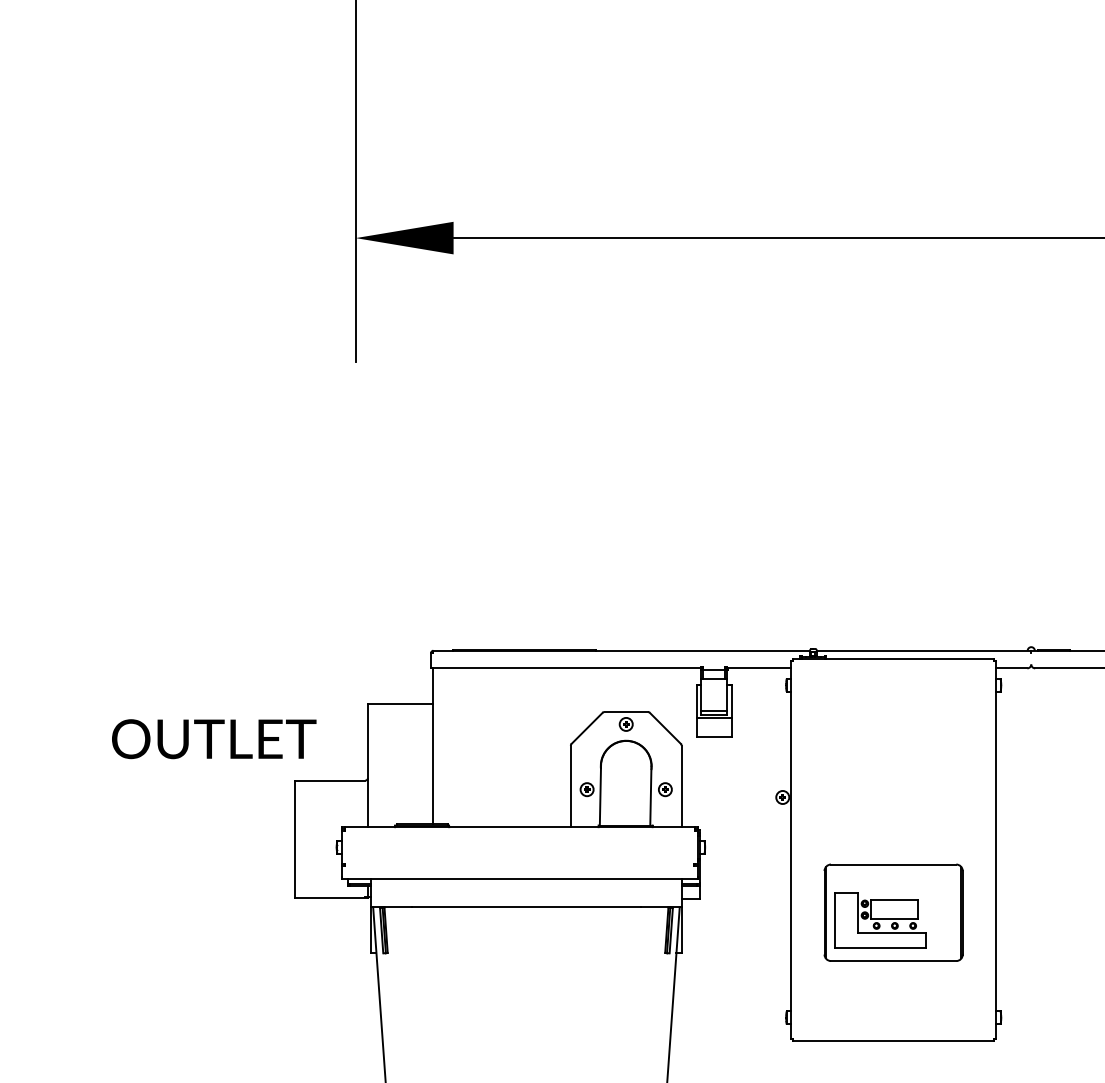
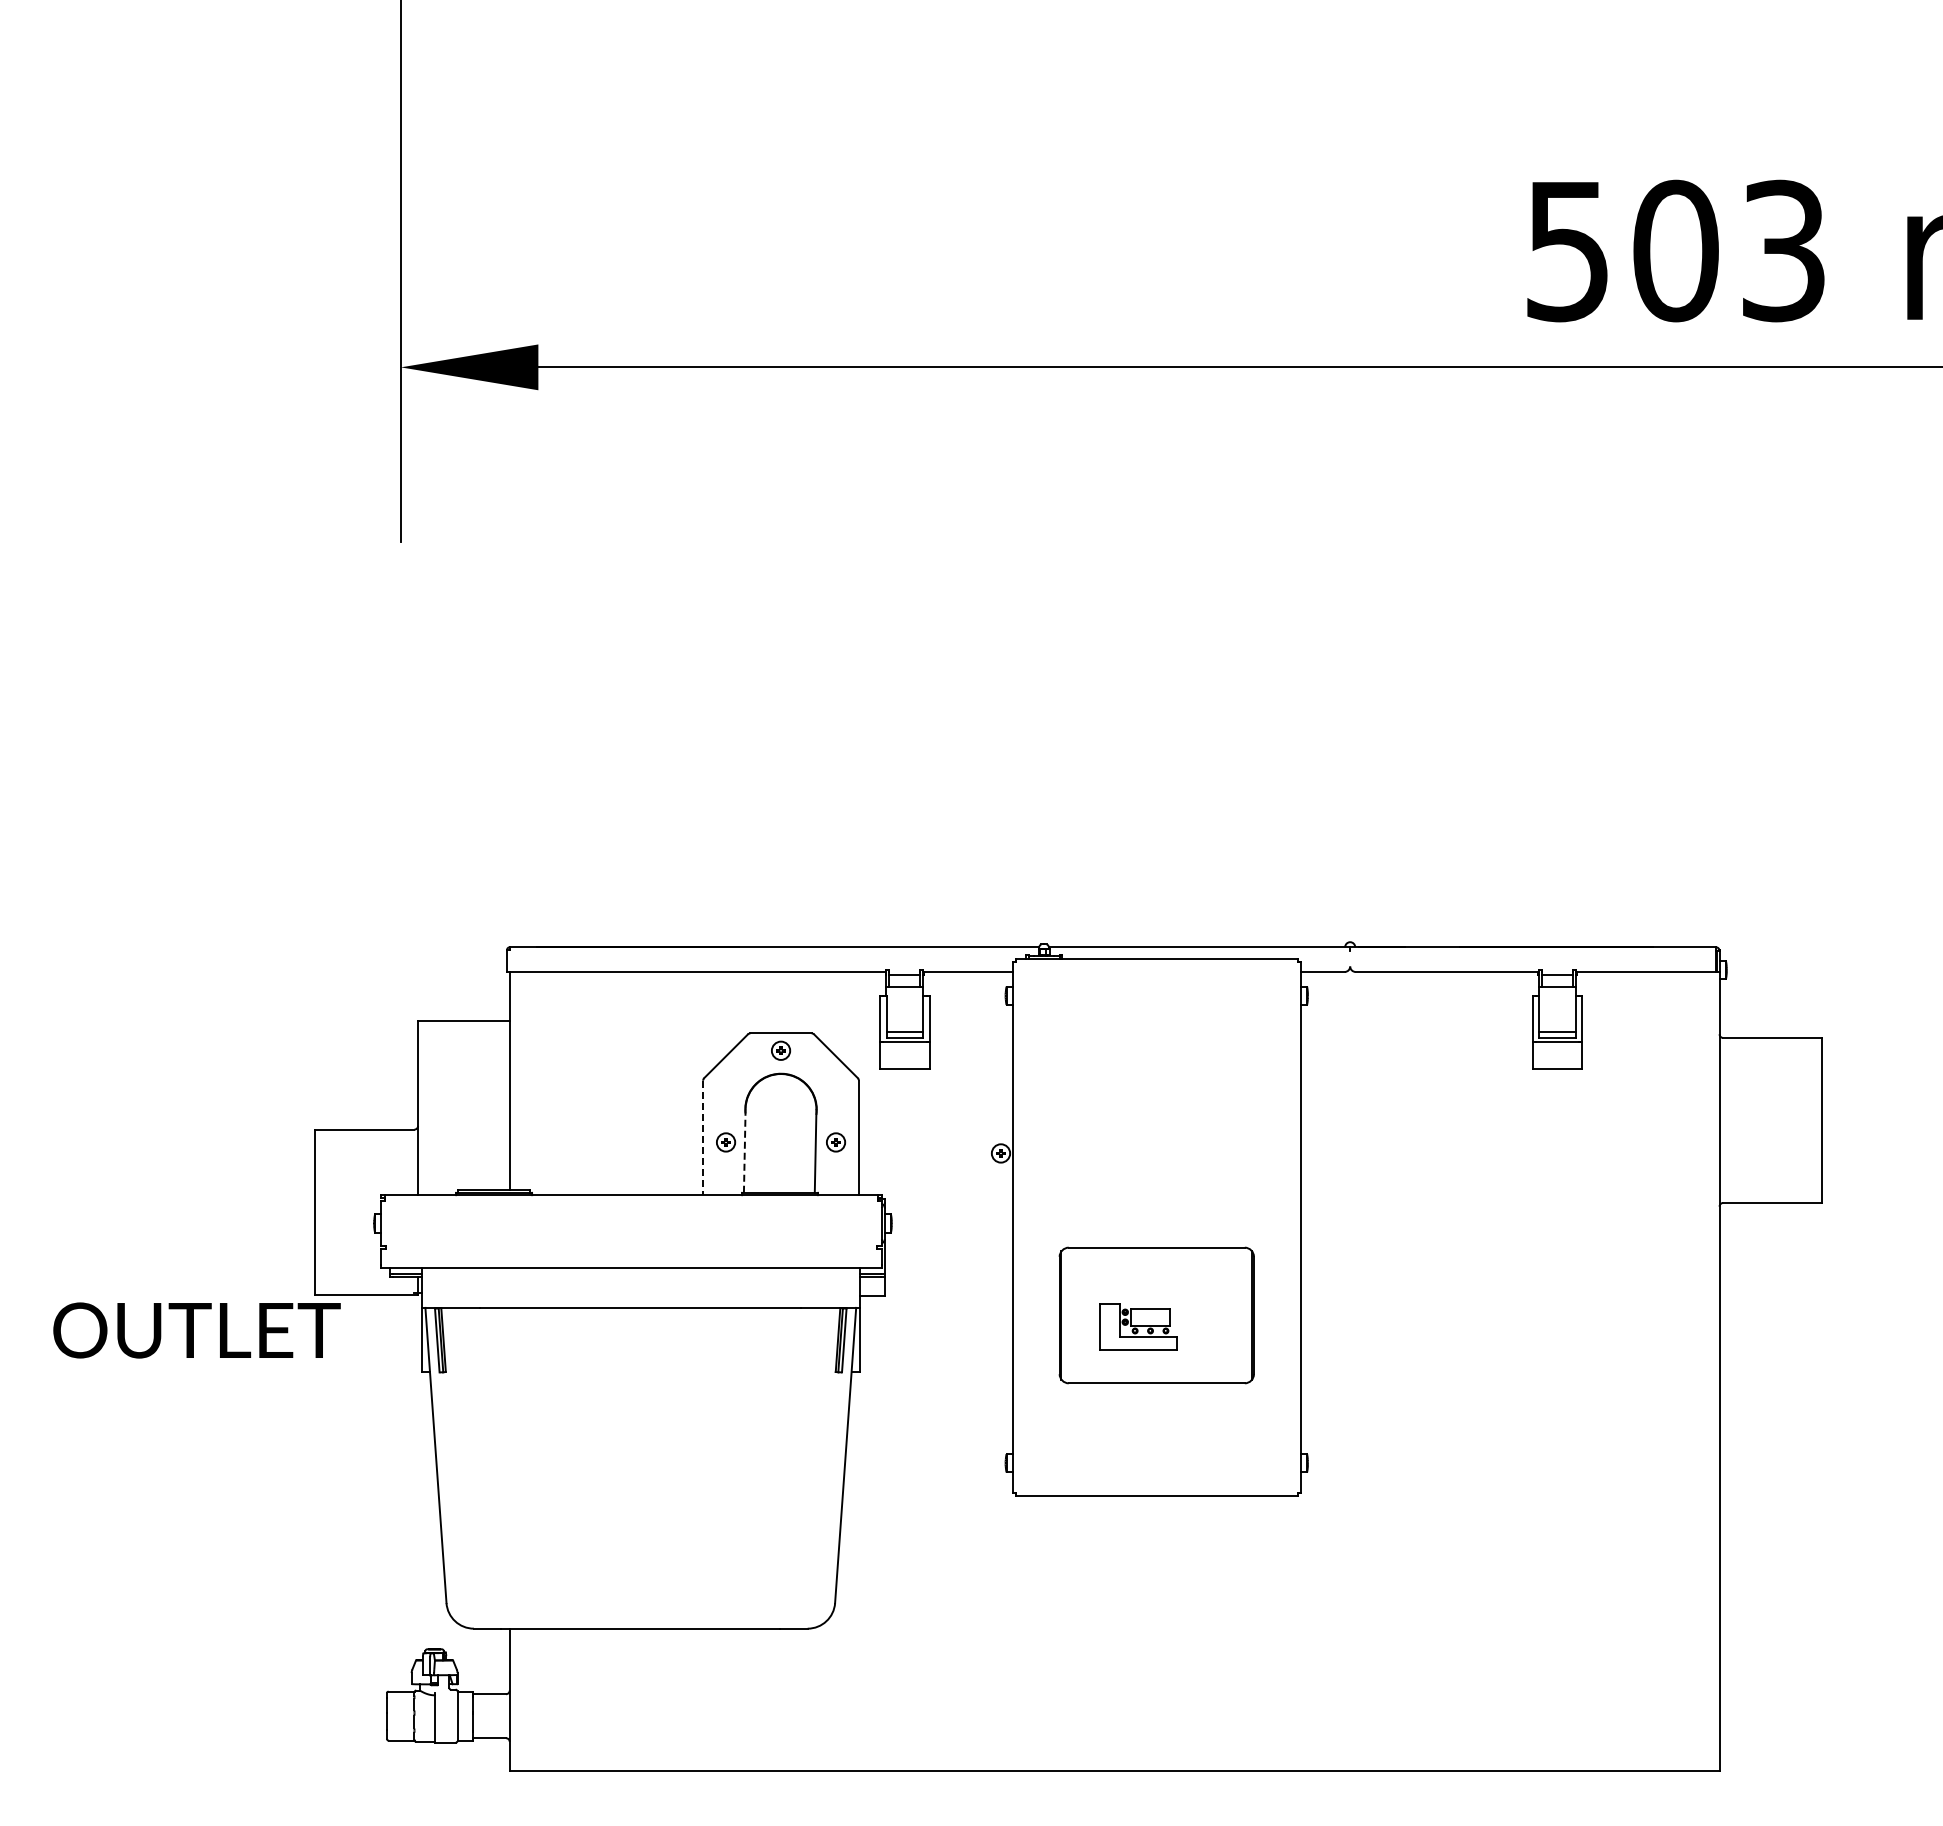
text: (213, 739) -> (196, 1330), moved
line: (571, 786) -> (703, 1138), solid -> dashed
line: (600, 796) -> (744, 1151), solid -> dashed
part: (880, 920) -> (1138, 1326), size x0.6

